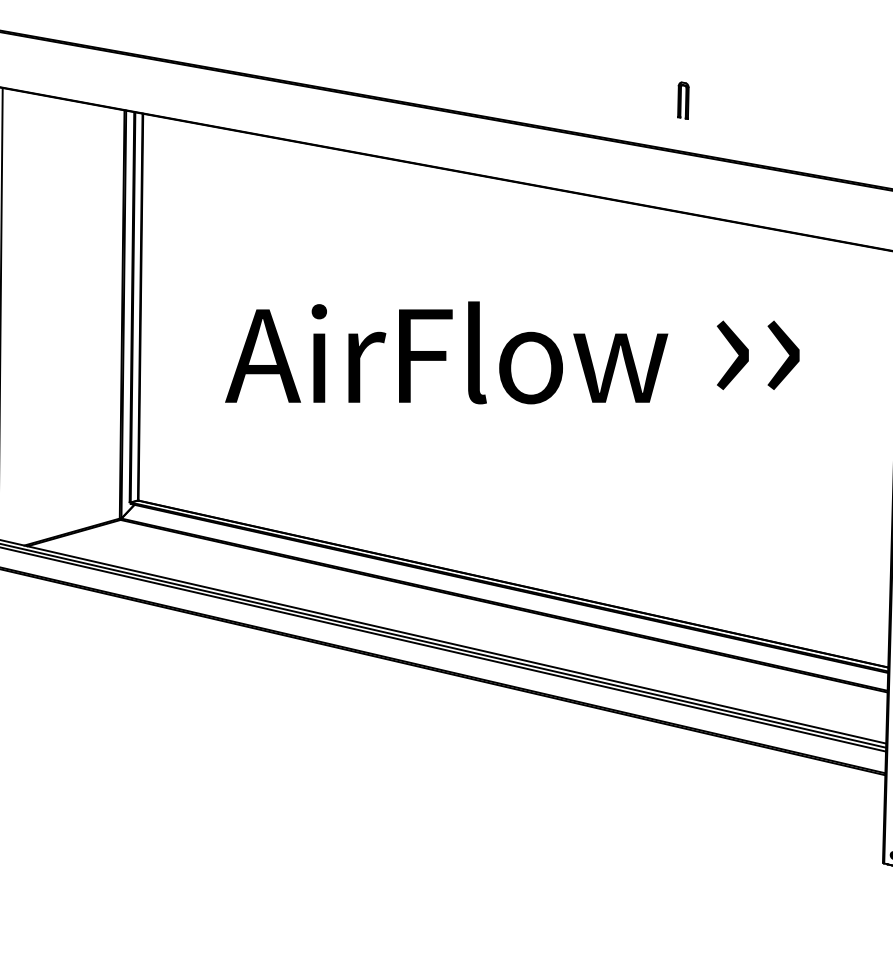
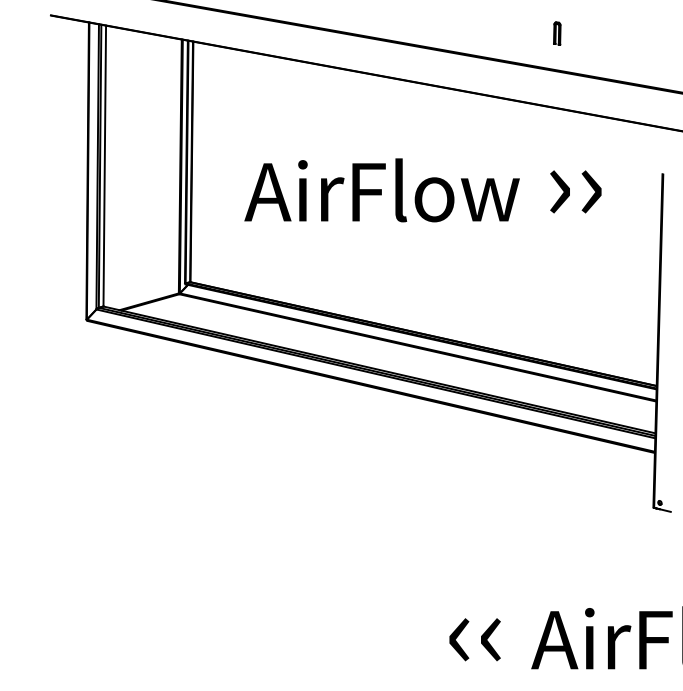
part: (683, 100) -> (557, 33), moved

